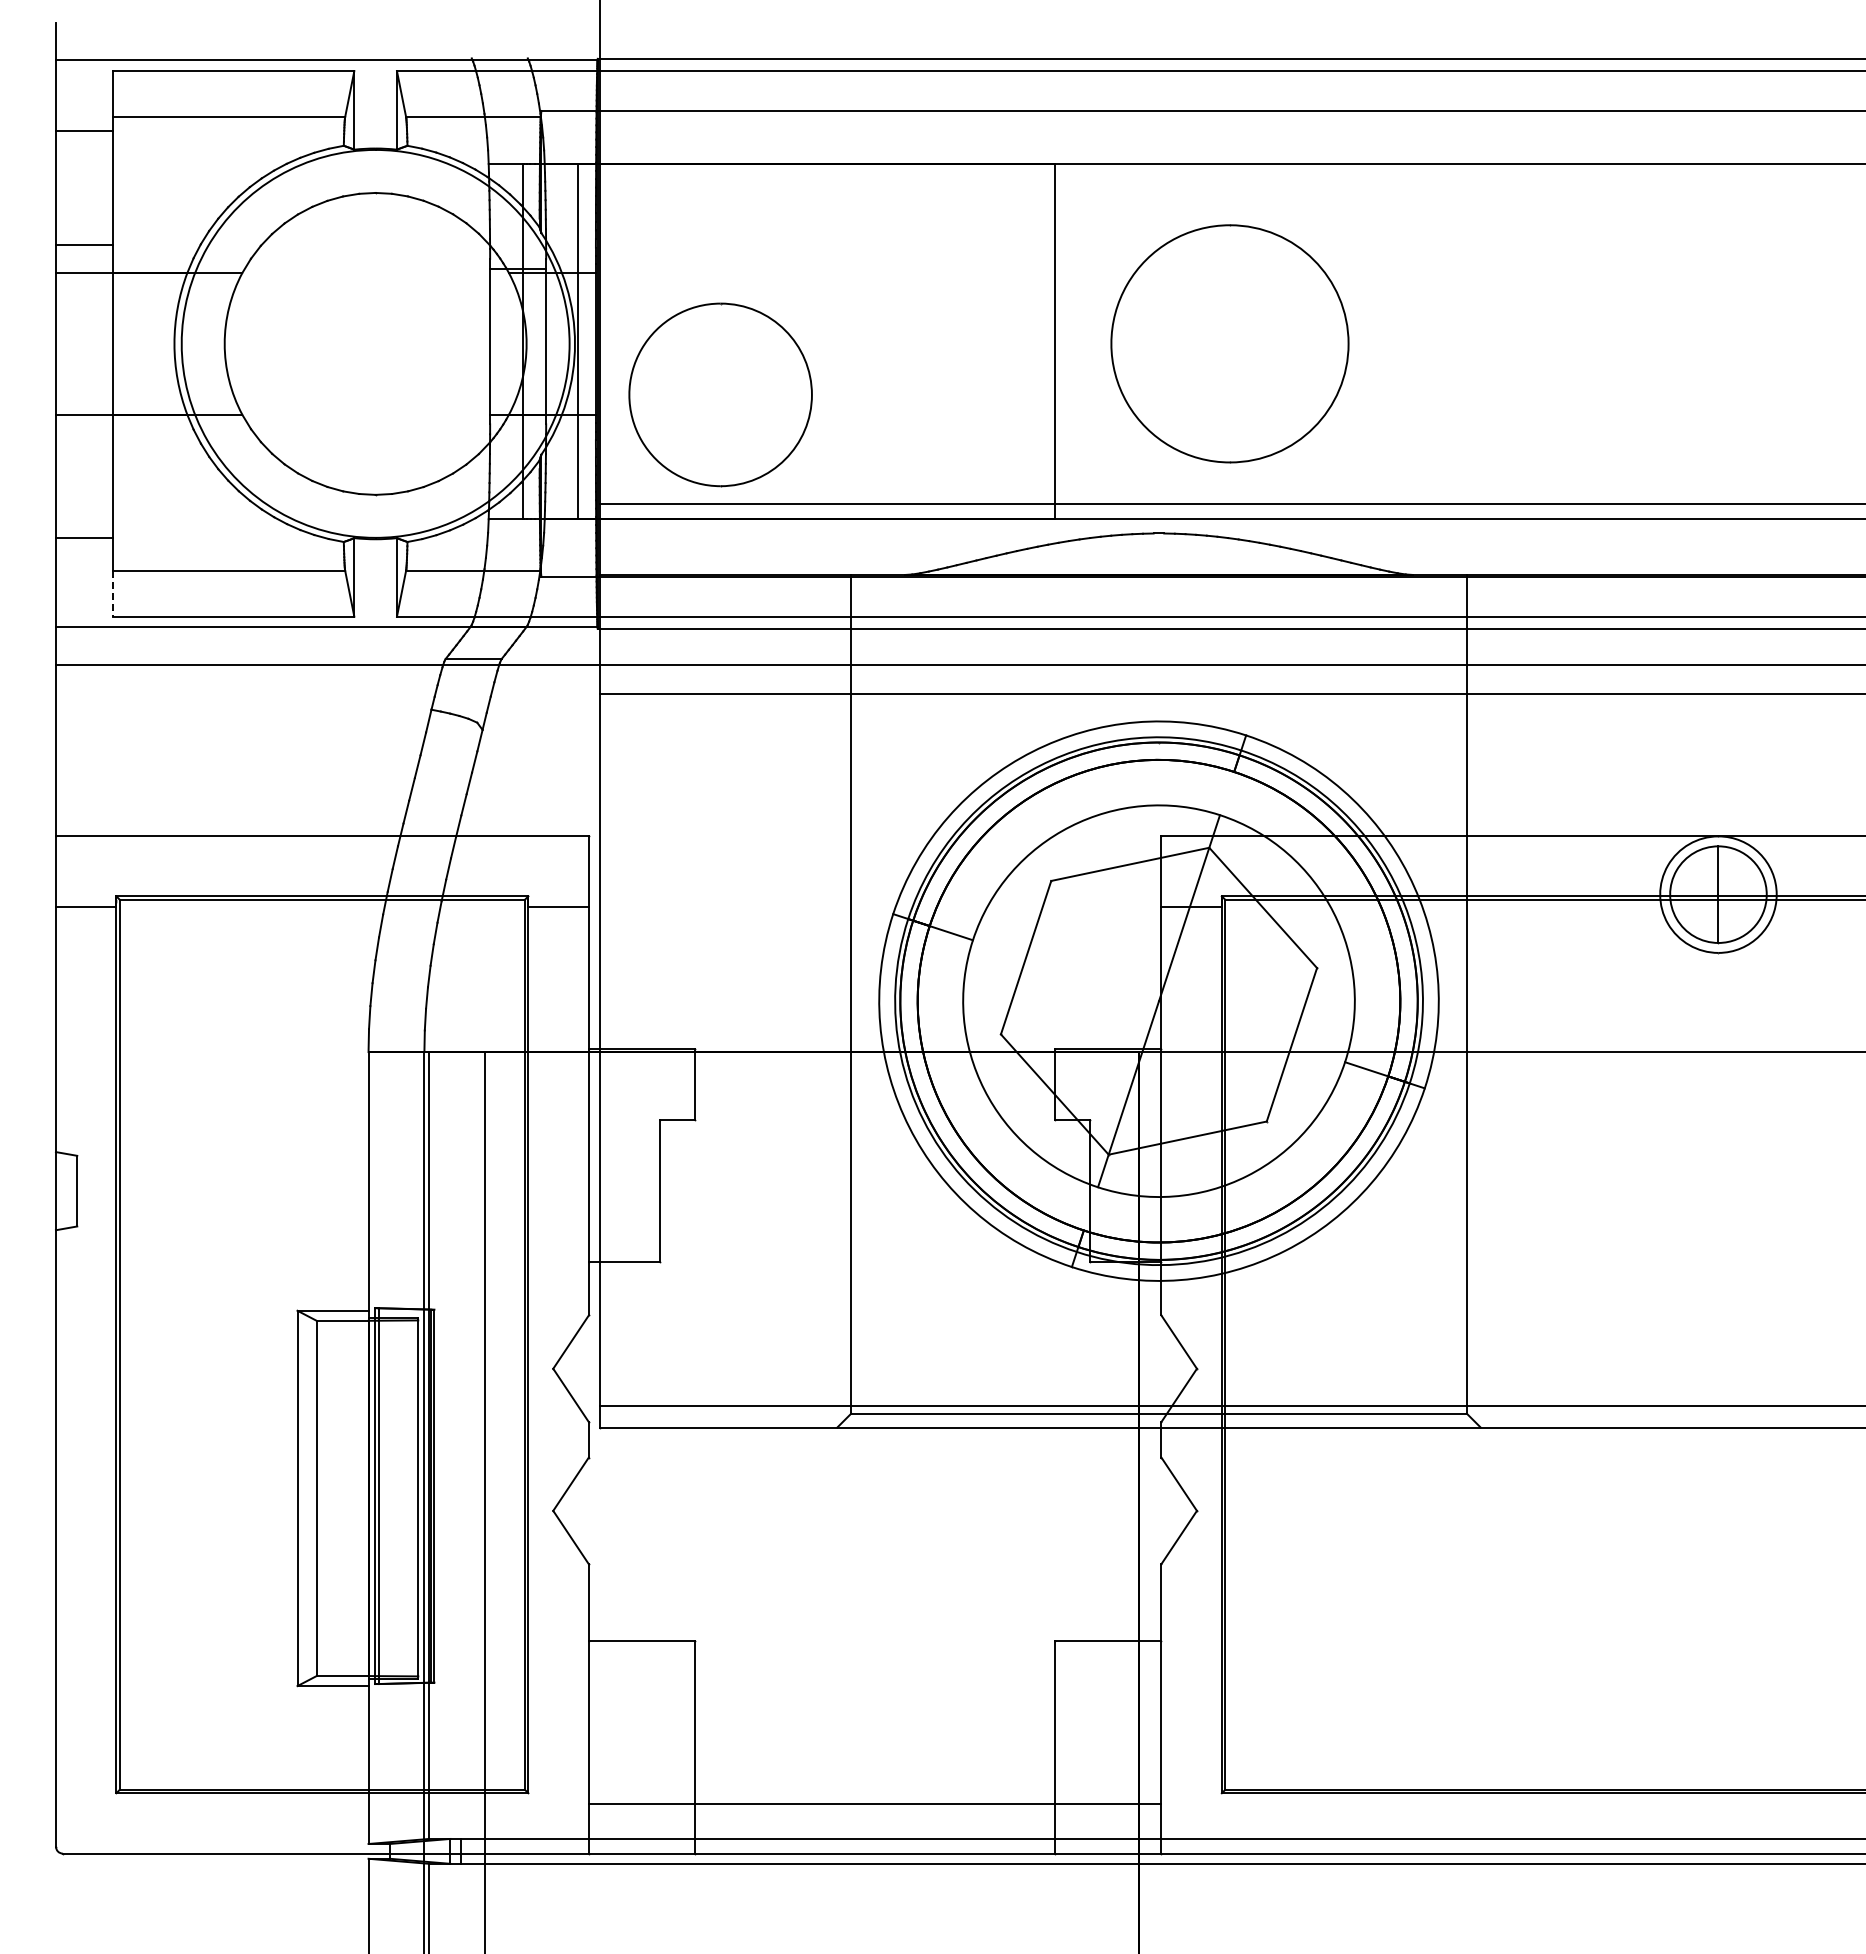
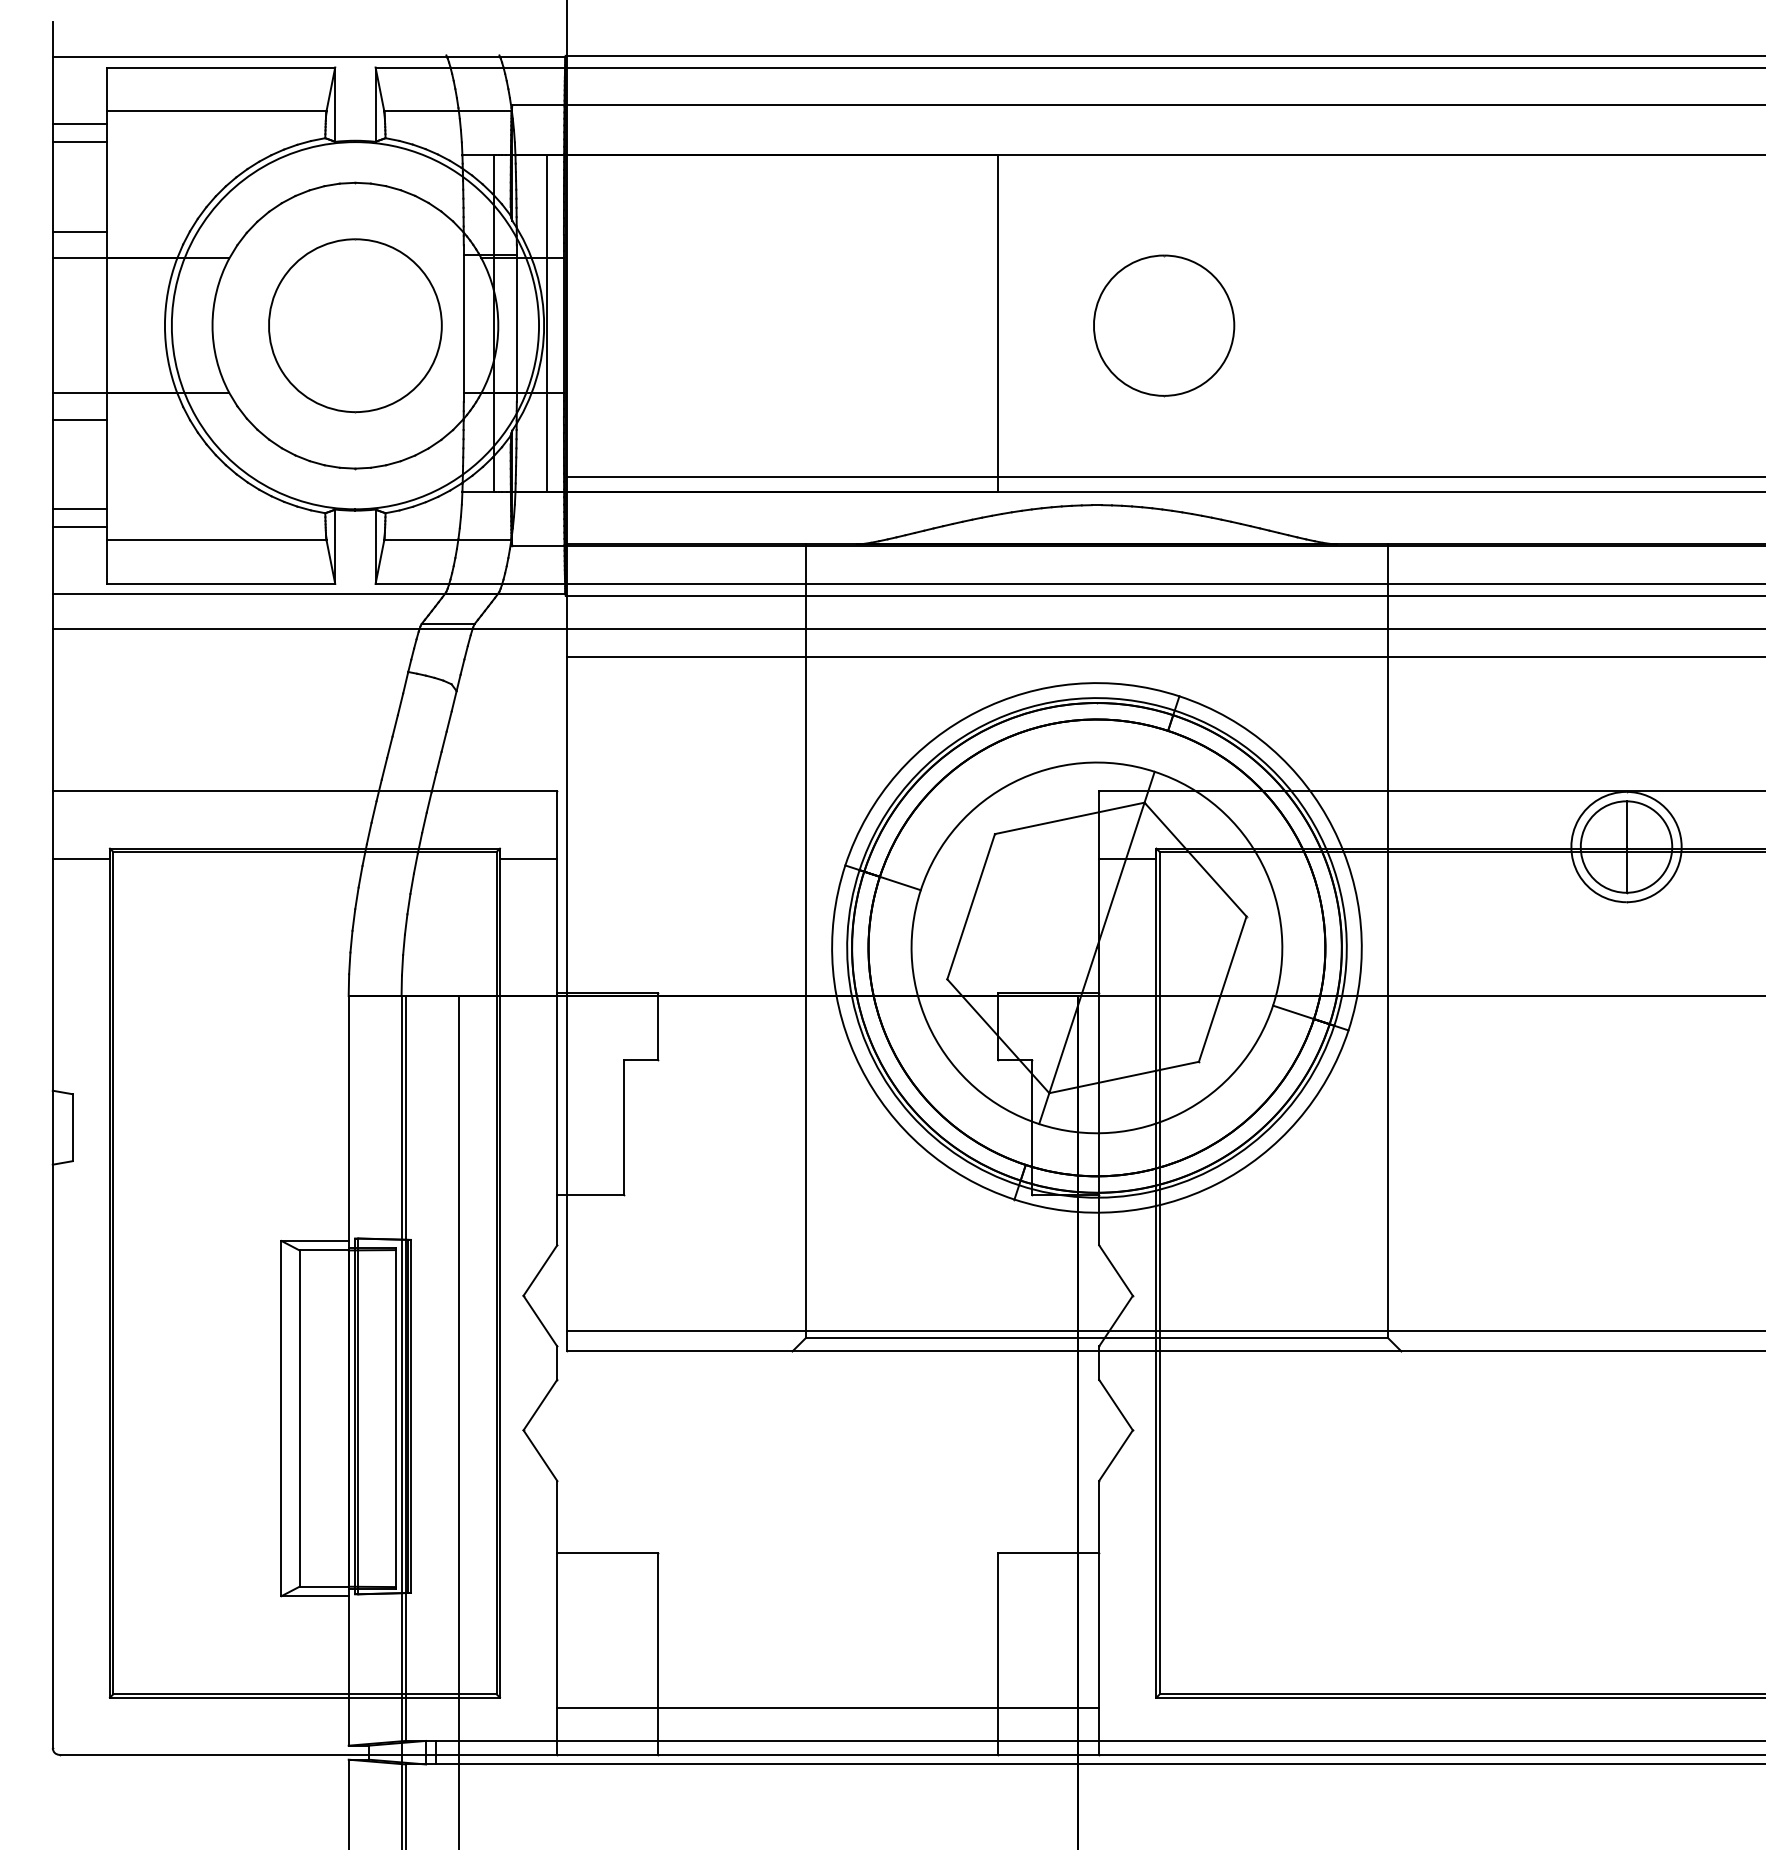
line: (83, 150) -> (78, 142), added
part: (1229, 343) -> (1163, 325), size x0.62
part: (720, 394) -> (355, 325), moved
line: (83, 443) -> (78, 419), added
line: (83, 557) -> (78, 527), added
line: (112, 593) -> (106, 561), dashed -> solid

